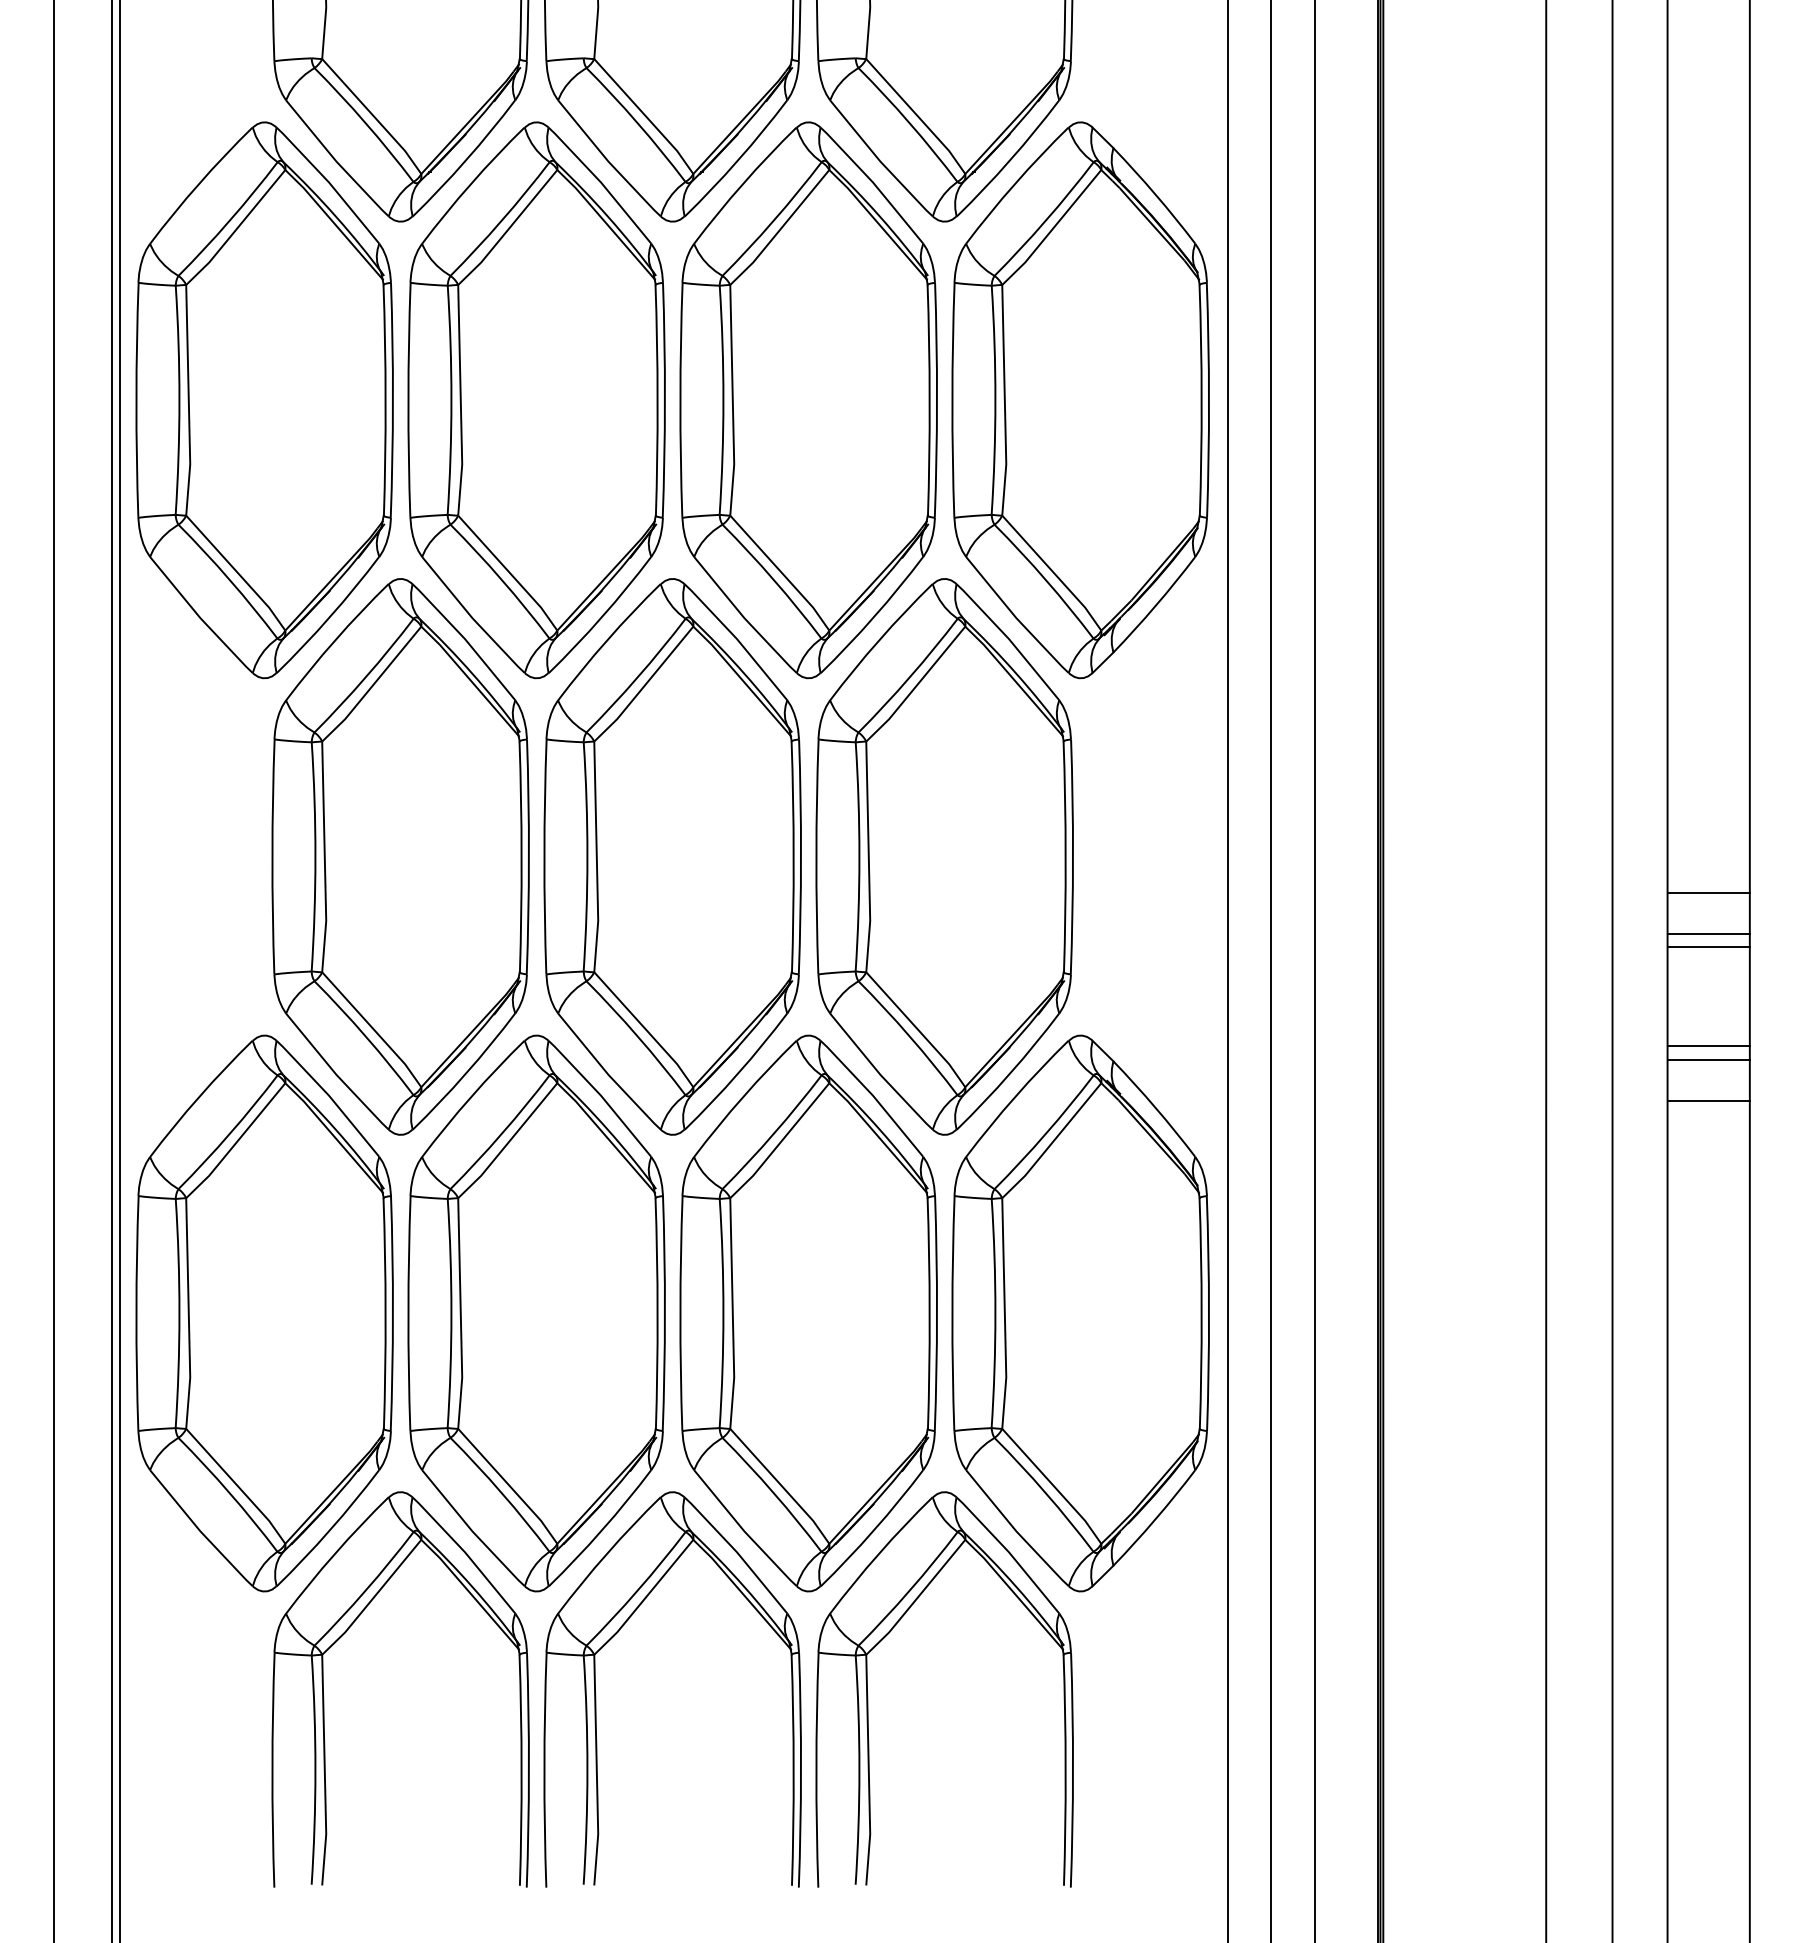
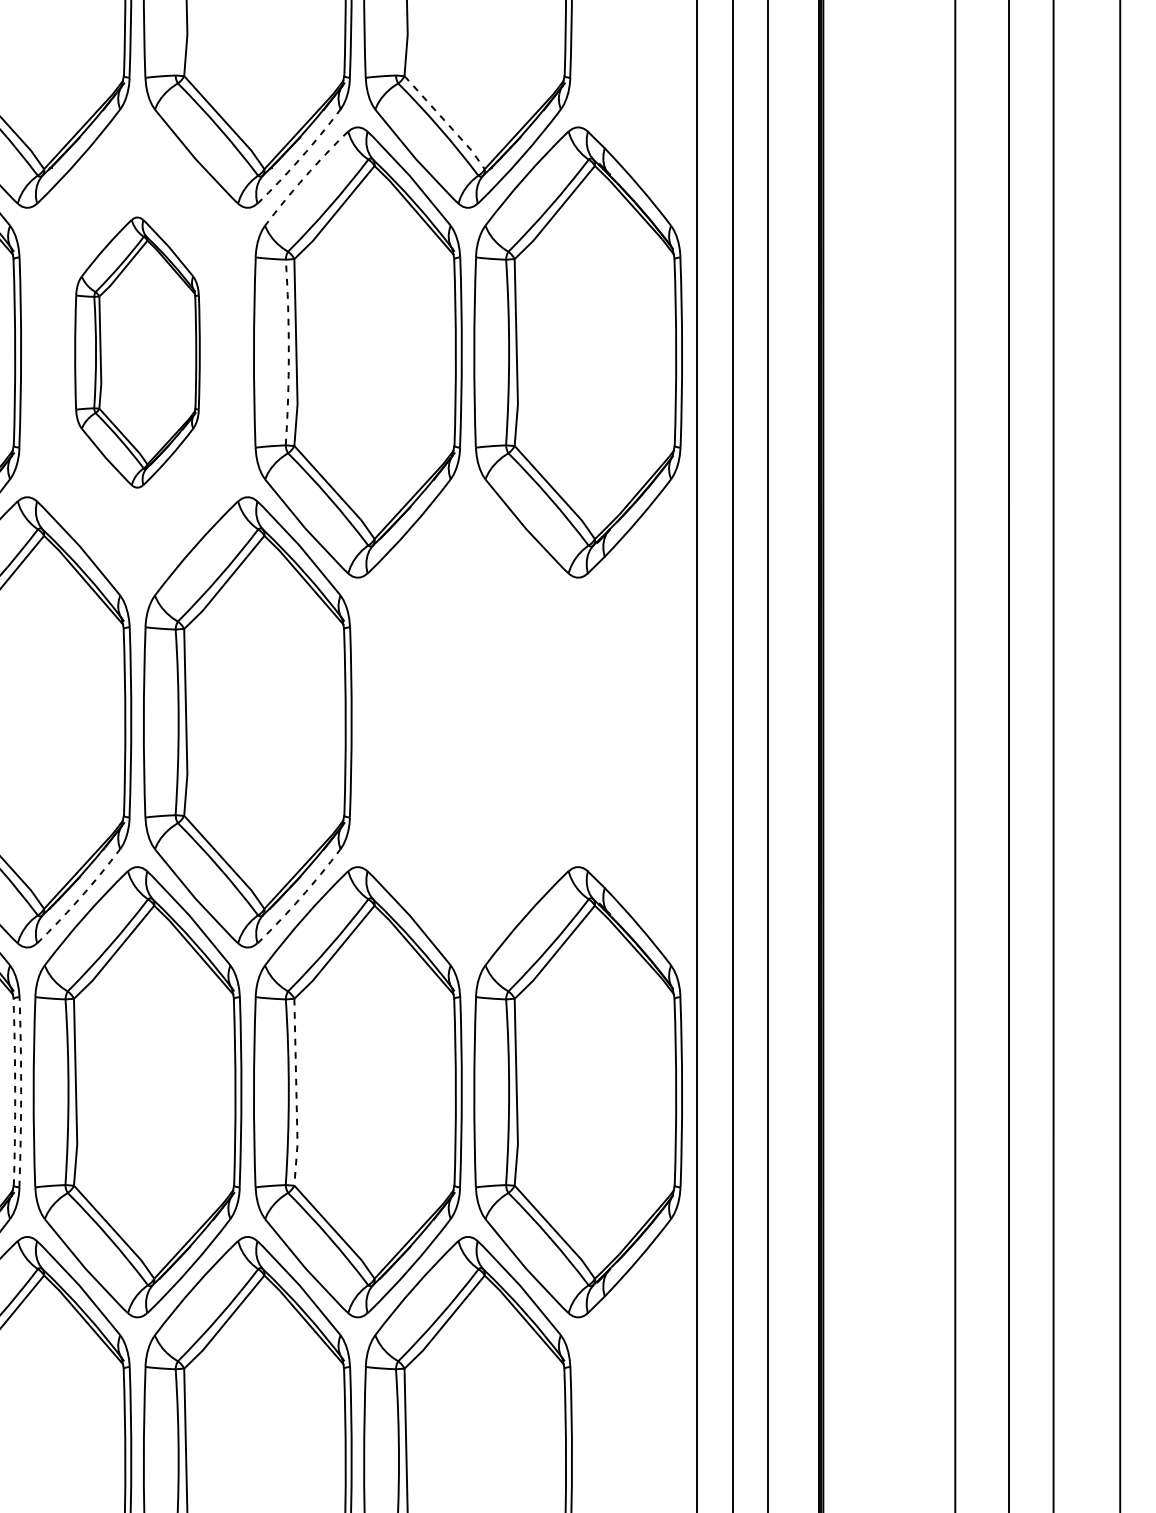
line: (917, 116) -> (446, 122), solid -> dashed
arc: (738, 160) -> (301, 158), solid -> dashed
arc: (743, 183) -> (305, 176), solid -> dashed
part: (536, 400) -> (137, 352), size x0.6
arc: (723, 400) -> (288, 352), solid -> dashed
part: (944, 856) -> (467, 722), removed
line: (1708, 892) -> (1086, 751), removed
line: (1708, 933) -> (1086, 784), removed
line: (1708, 947) -> (1086, 795), removed
line: (1708, 1046) -> (1086, 875), removed
line: (1708, 1059) -> (1086, 886), removed
arc: (466, 1073) -> (80, 897), solid -> dashed
arc: (738, 1073) -> (301, 897), solid -> dashed
line: (1708, 1100) -> (1086, 919), removed
arc: (385, 1313) -> (15, 1092), solid -> dashed
arc: (392, 1313) -> (20, 1092), solid -> dashed
line: (732, 1314) -> (296, 1093), solid -> dashed

